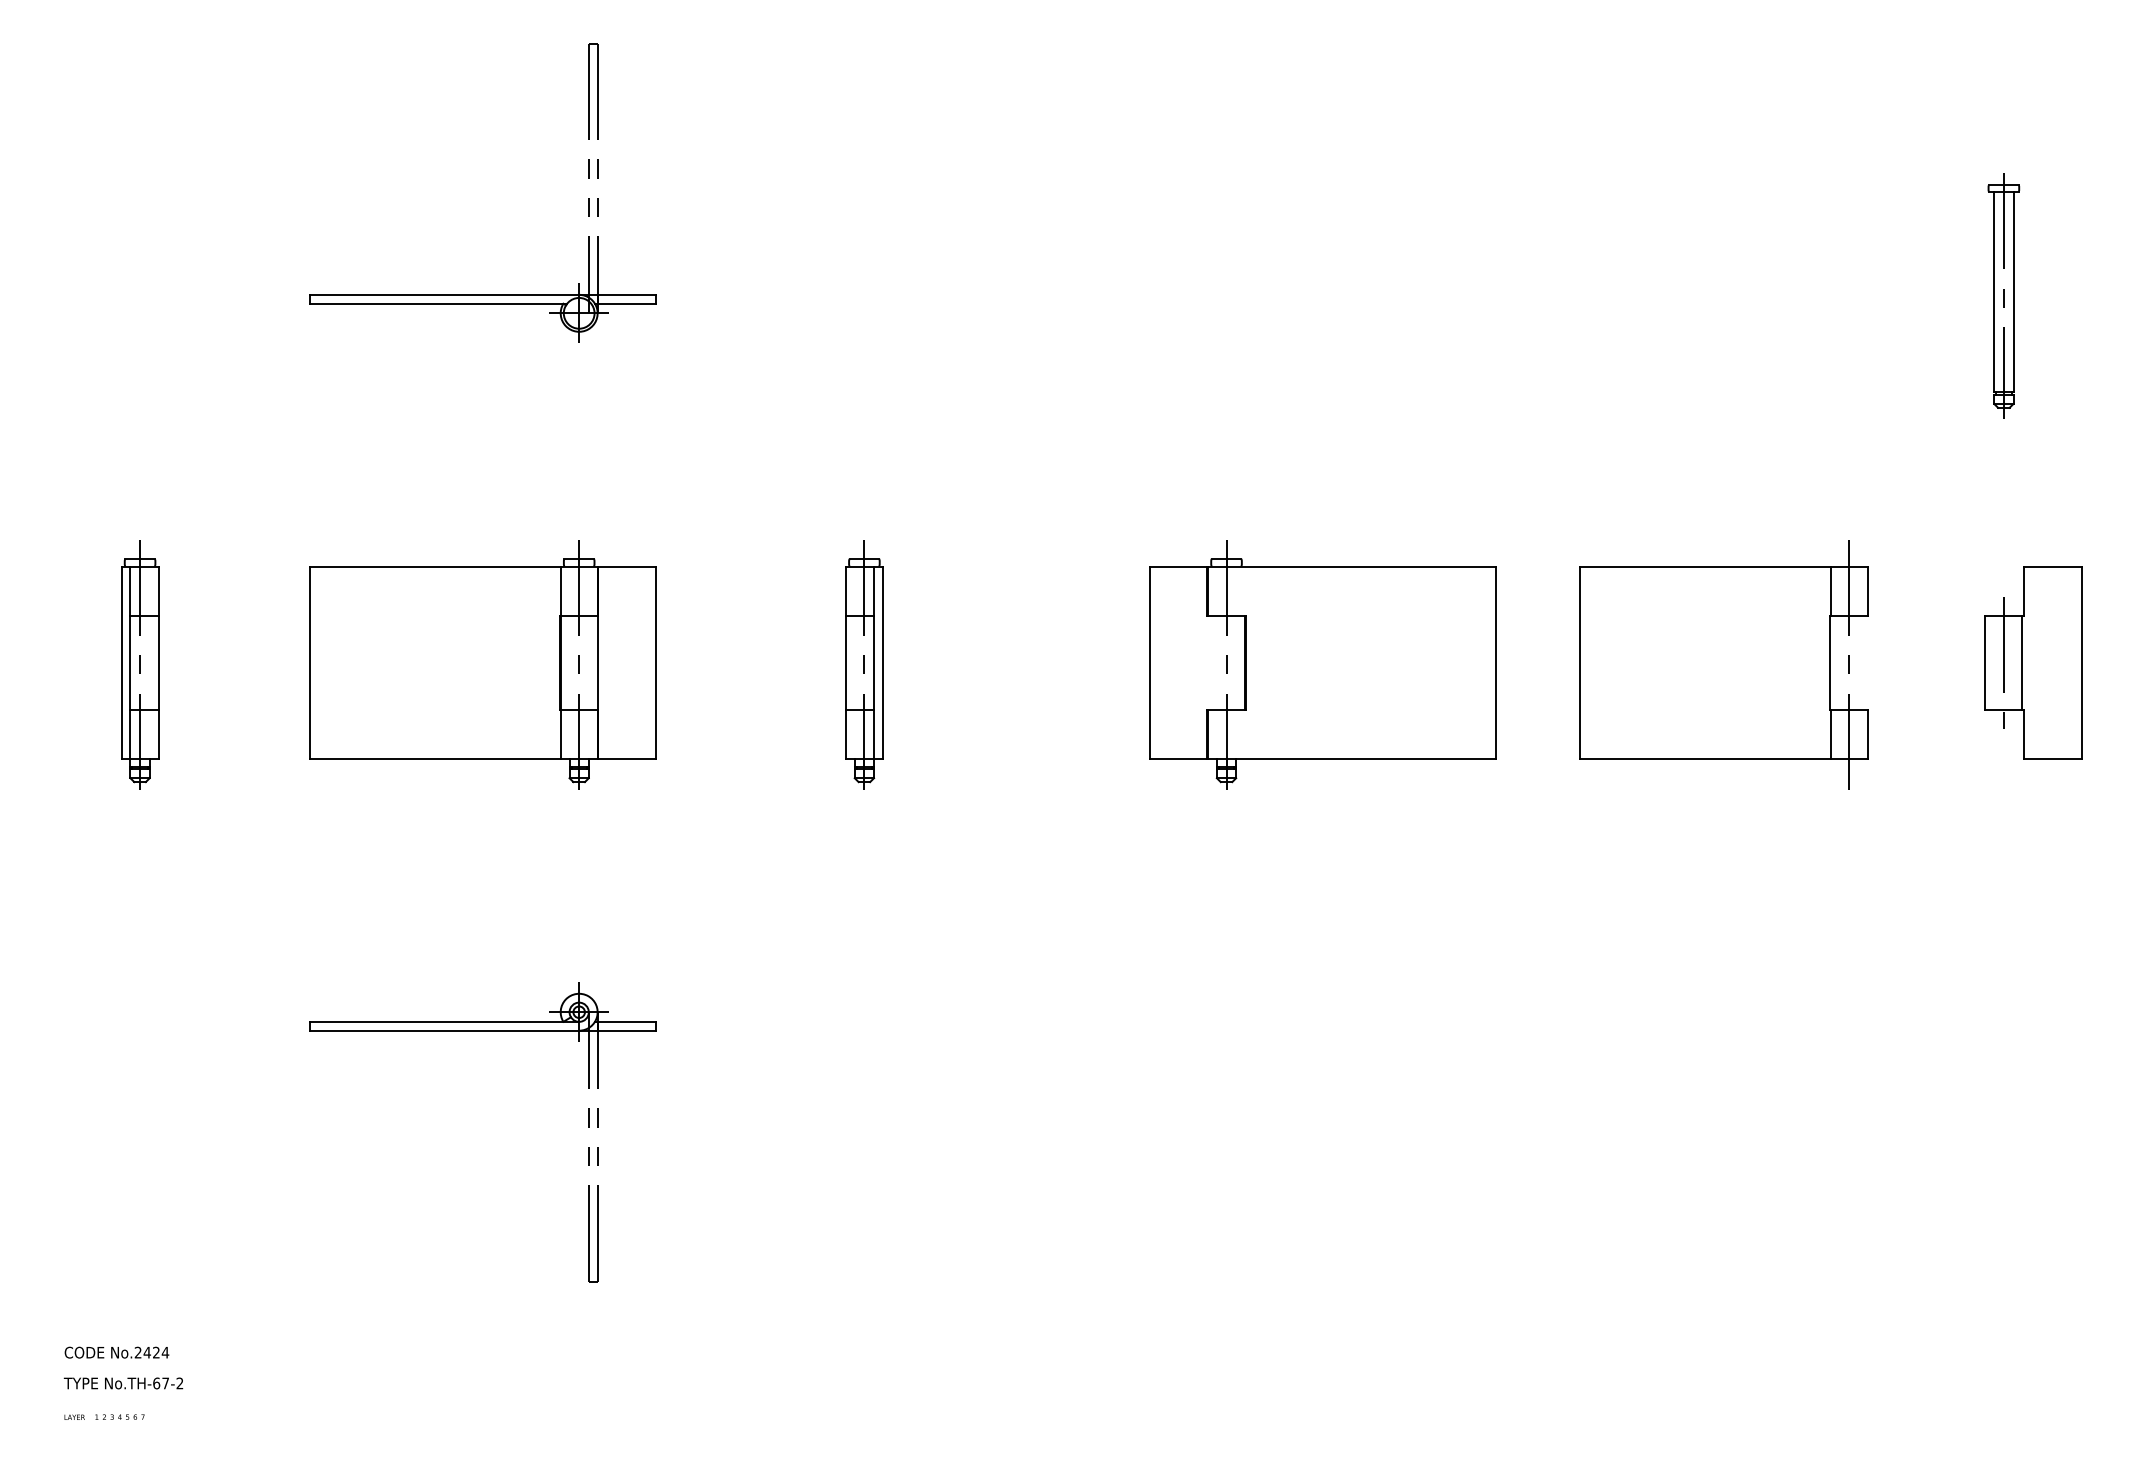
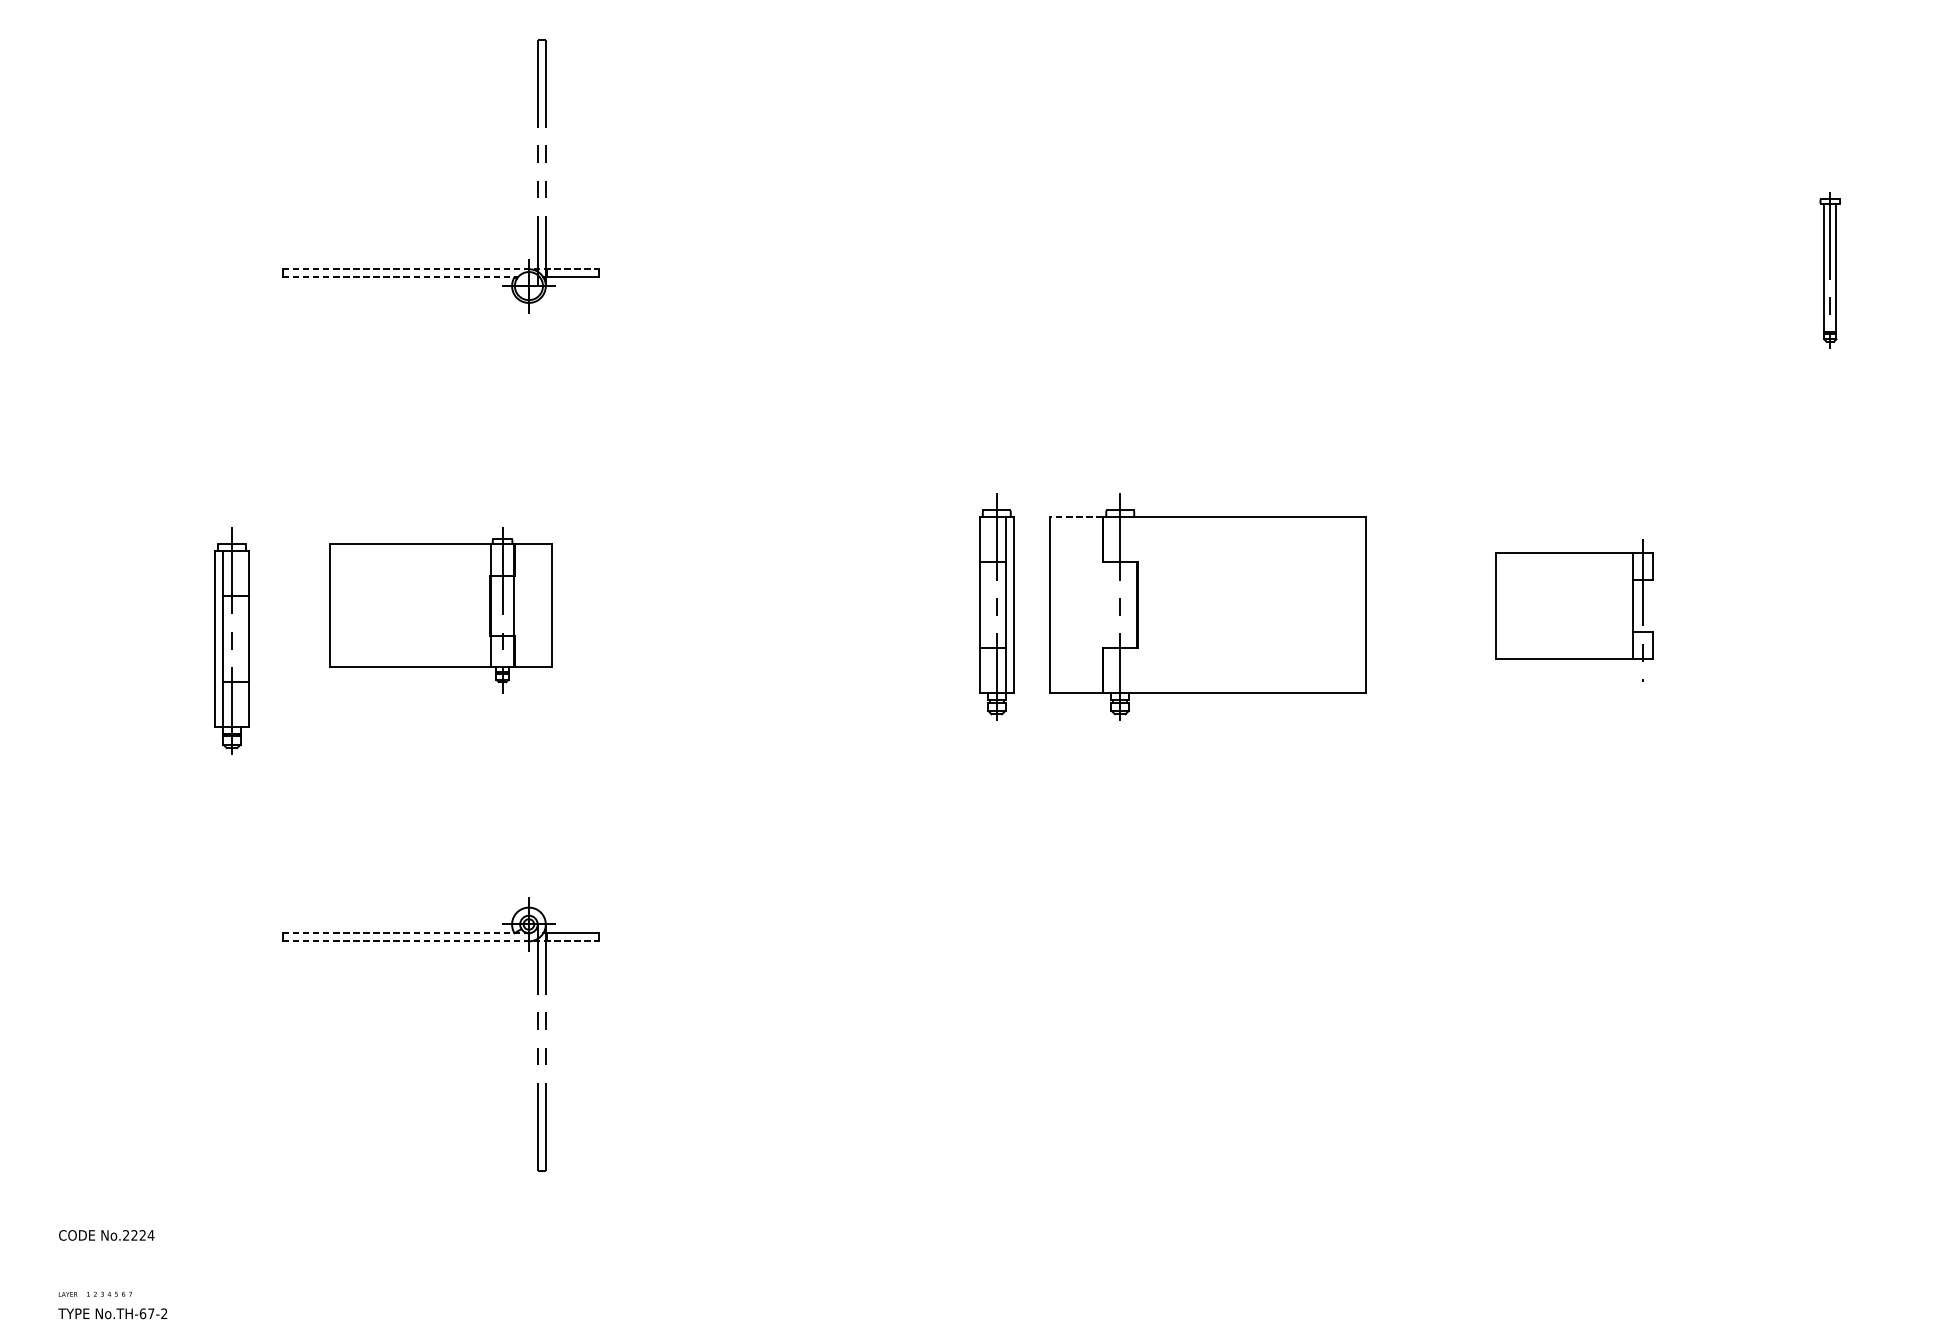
line: (483, 294) -> (441, 268), solid -> dashed
part: (2003, 295) -> (1829, 269), size x0.7
line: (438, 303) -> (400, 277), solid -> dashed
line: (1178, 566) -> (1076, 517), solid -> dashed
part: (2033, 662) -> (1857, 605), removed
part: (140, 664) -> (232, 640), moved
part: (482, 664) -> (440, 606), size x0.7
part: (864, 664) -> (996, 606), moved
part: (1723, 664) -> (1574, 606), size x0.6
line: (444, 1021) -> (405, 932), solid -> dashed
line: (483, 1030) -> (441, 941), solid -> dashed
text: (146, 1352) -> (133, 1235), No.2424 -> No.2224
text: (123, 1383) -> (112, 1313), moved

